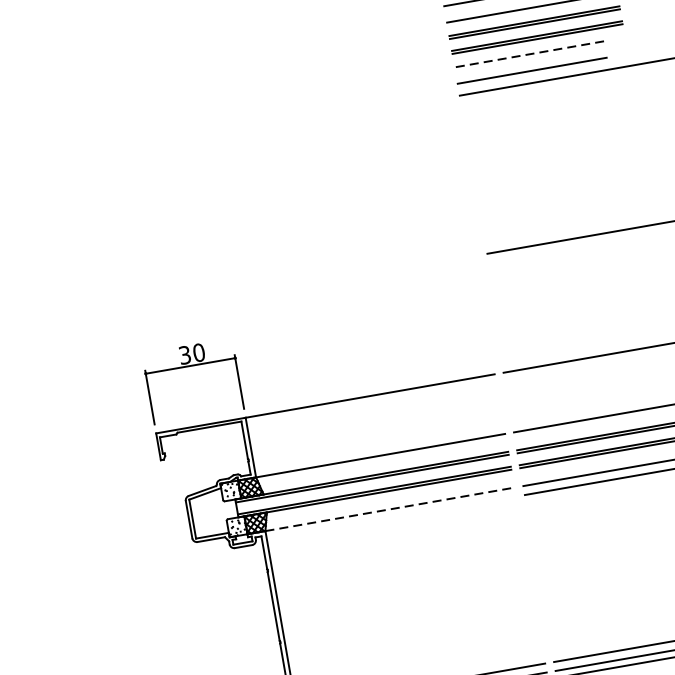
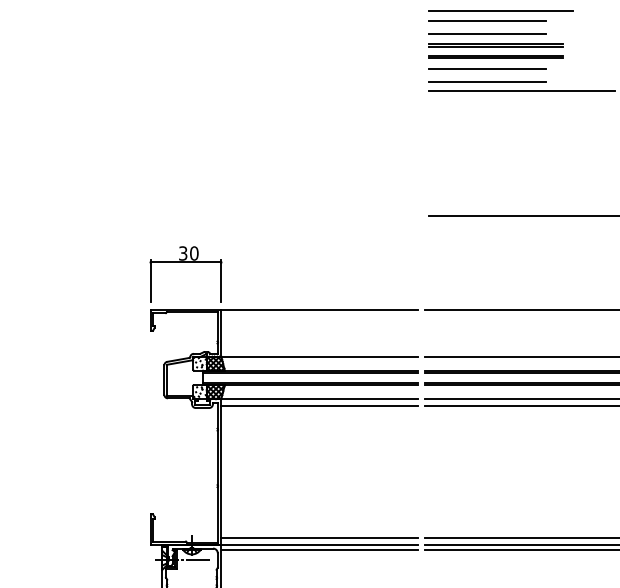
line: (529, 53) -> (487, 68), dashed -> solid
line: (391, 509) -> (320, 399), dashed -> solid
line: (391, 518) -> (319, 406), added

